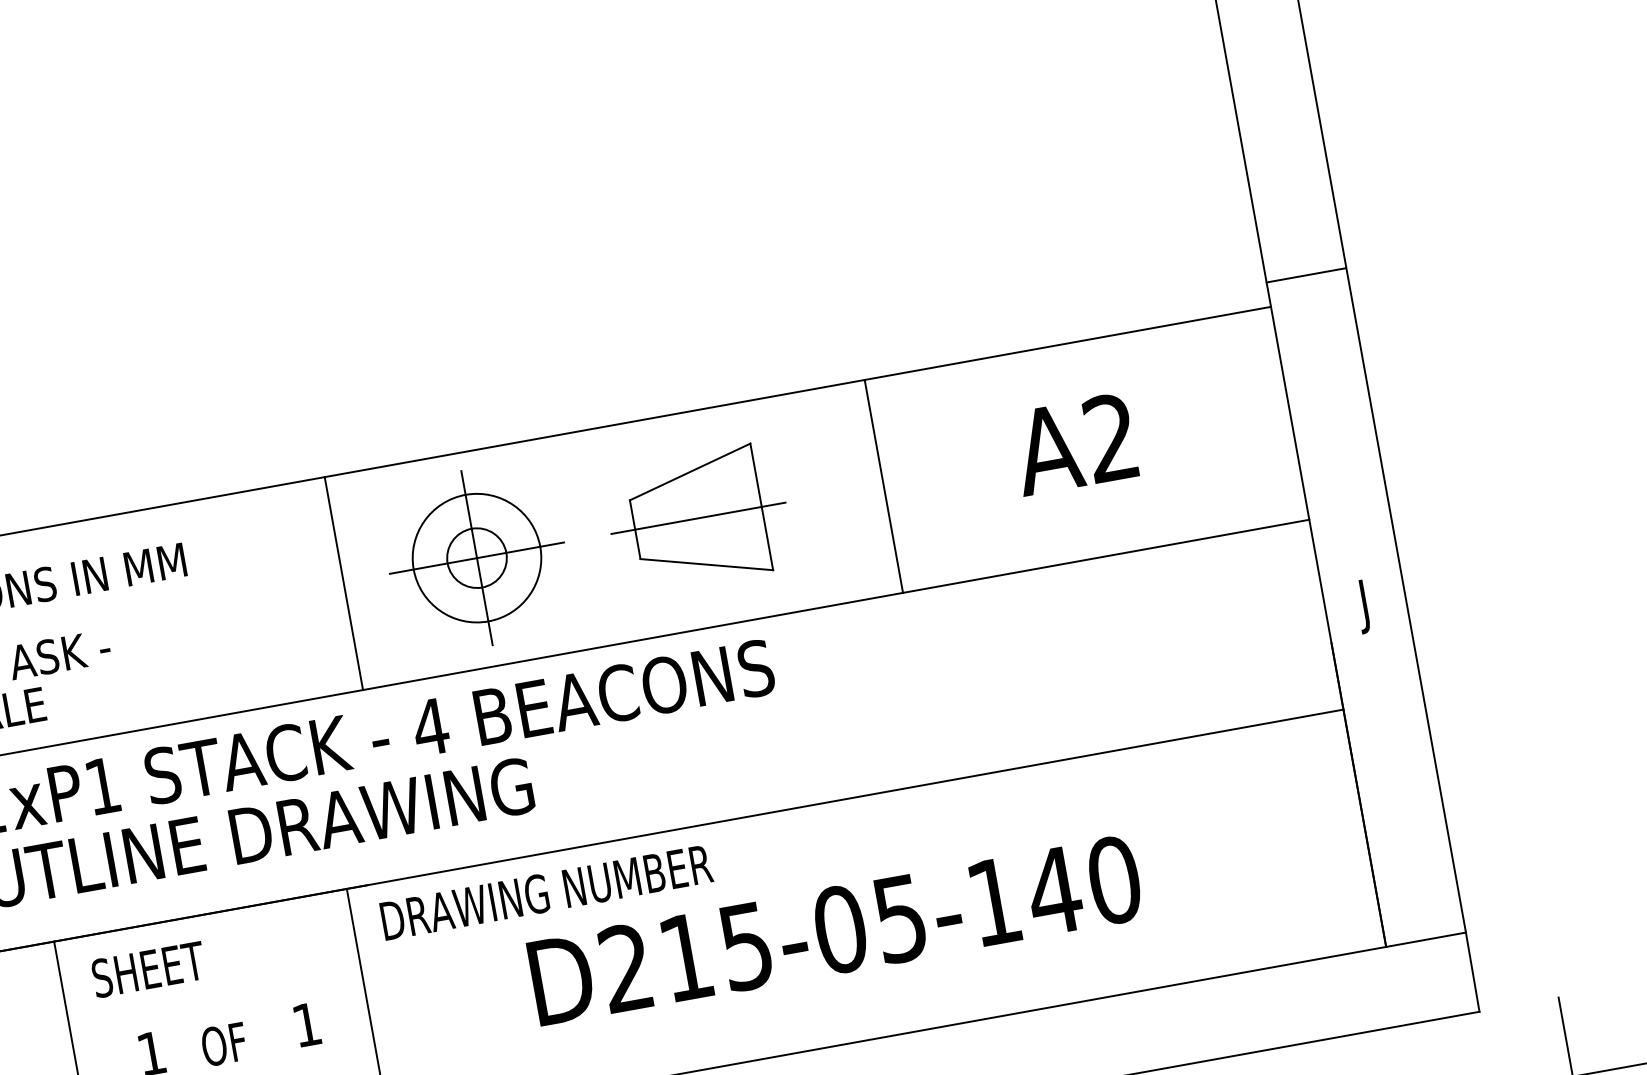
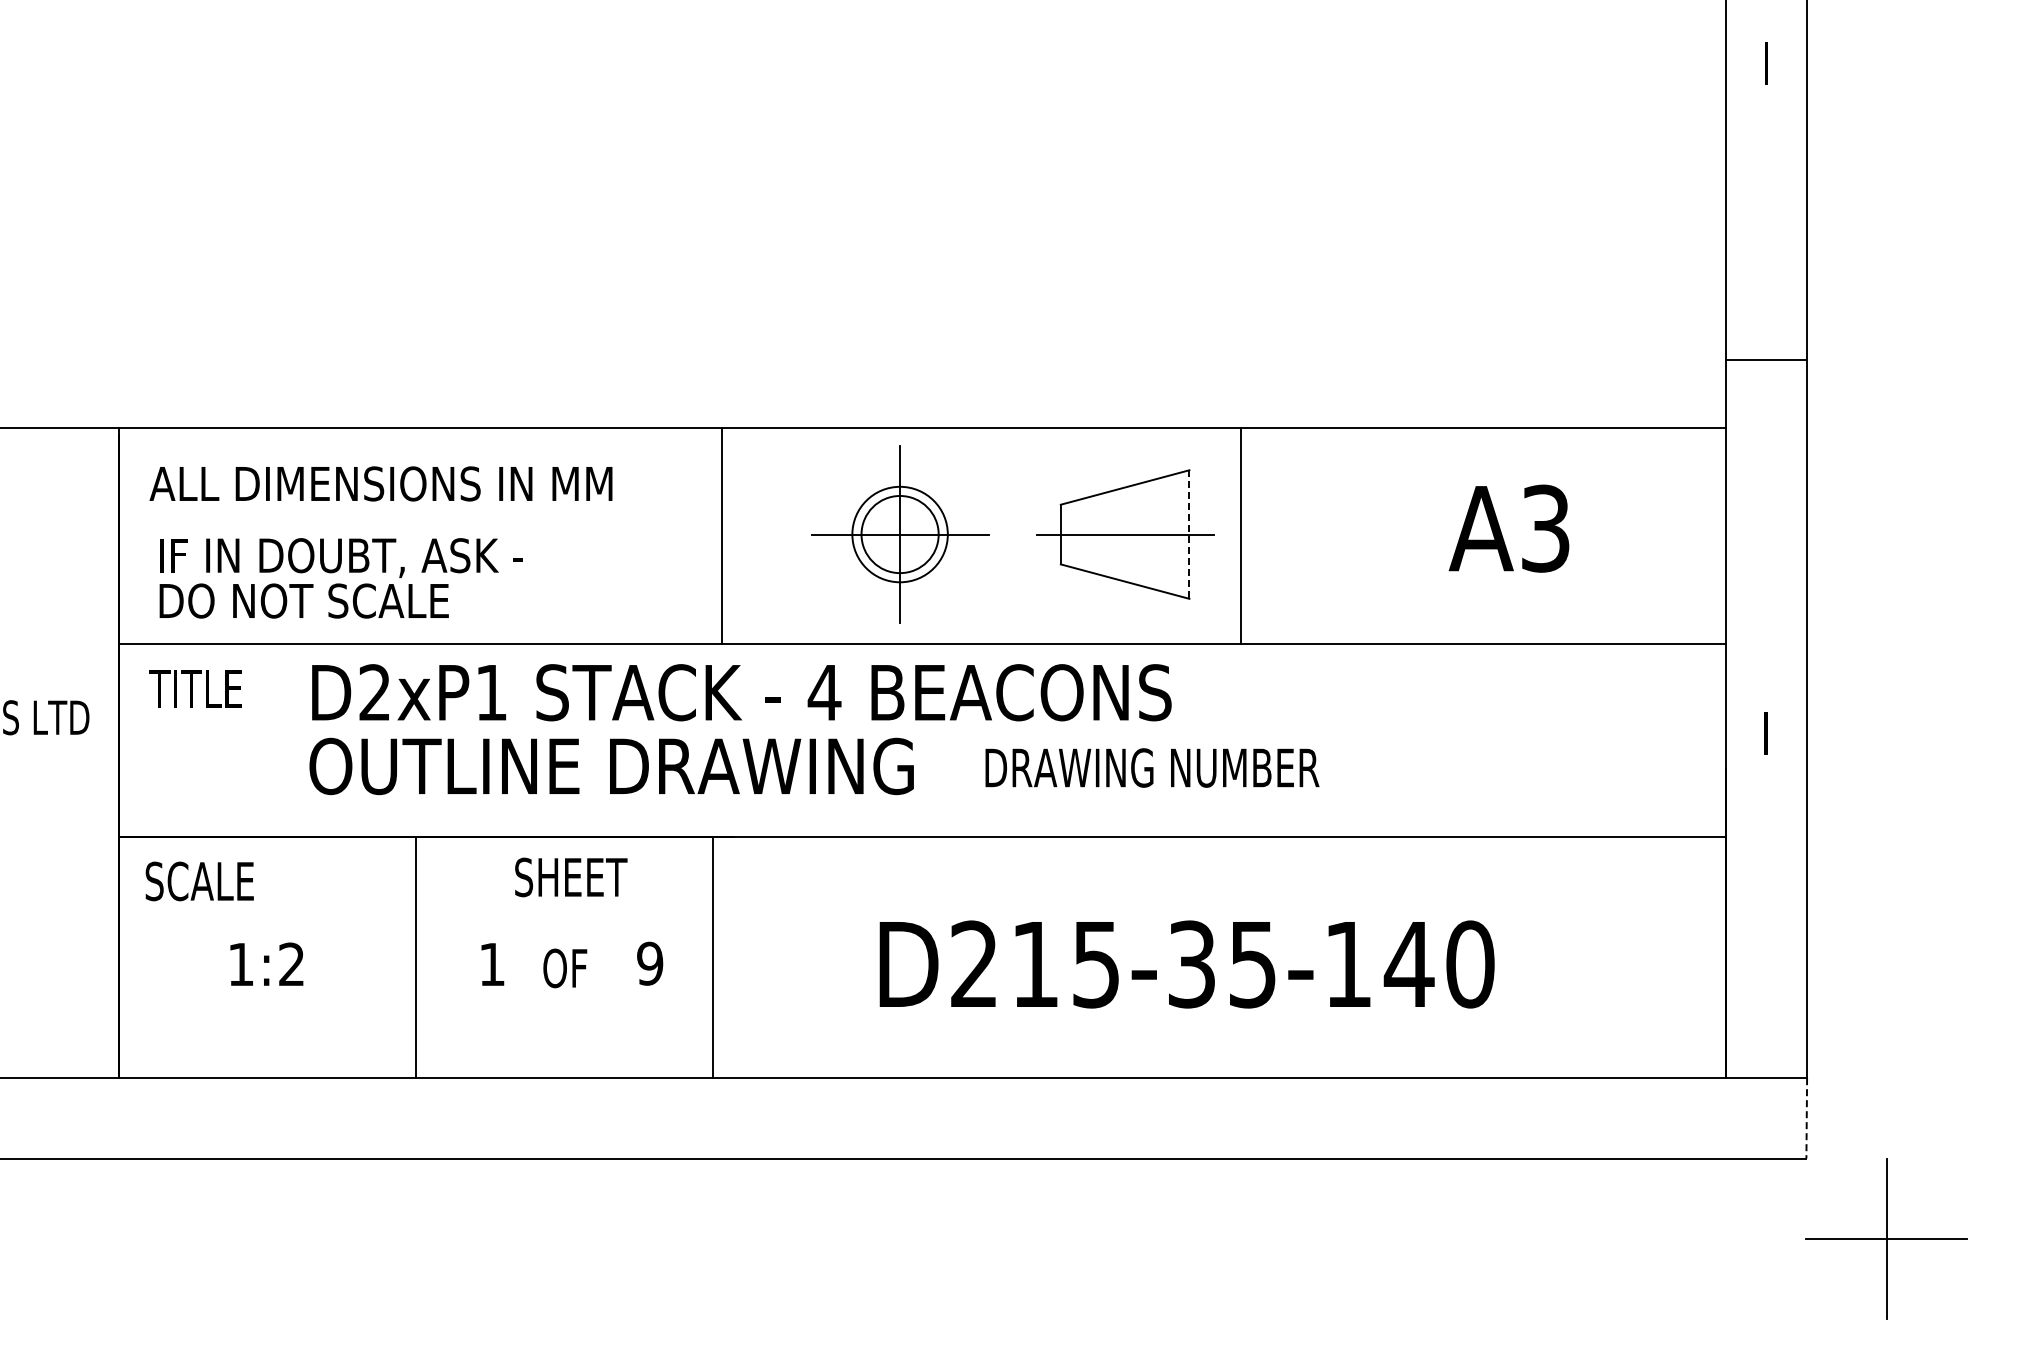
line: (1306, 275) -> (1766, 360), moved
text: (1111, 437) -> (1545, 528), A2 -> A3
line: (884, 485) -> (1241, 535), moved
line: (762, 507) -> (1189, 535), solid -> dashed
circle: (476, 558) -> (899, 534), size x0.6
circle: (476, 558) -> (899, 534), size x1.6
line: (343, 583) -> (721, 535), moved
text: (1362, 607) -> (1762, 739), J -> I
text: (546, 892) -> (1152, 767), moved
text: (840, 929) -> (1192, 964), D215-05-140 -> D215-35-140
text: (149, 969) -> (571, 877), moved
line: (1472, 972) -> (1806, 1118), solid -> dashed
text: (307, 1024) -> (650, 963), 1 -> 9

